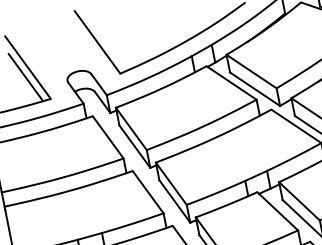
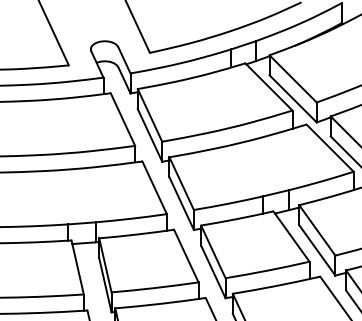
line: (25, 77) -> (45, 36), removed

